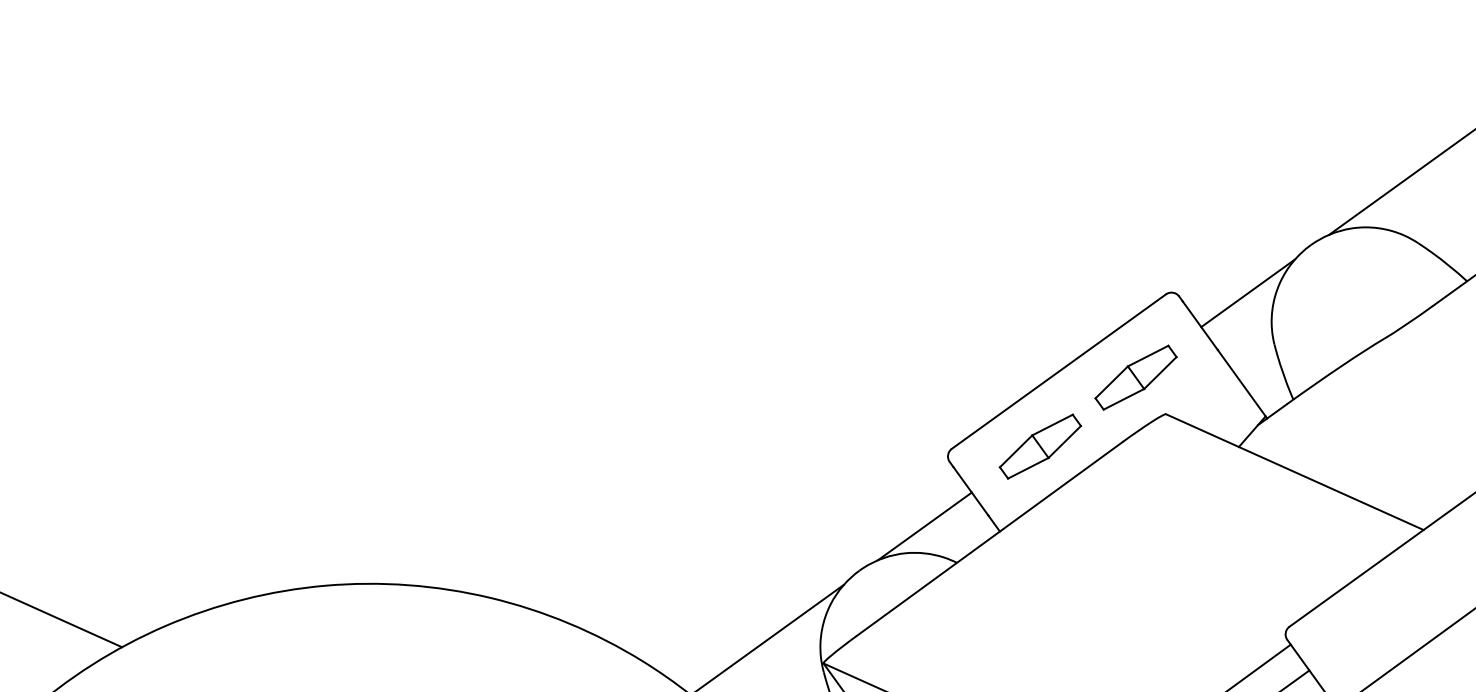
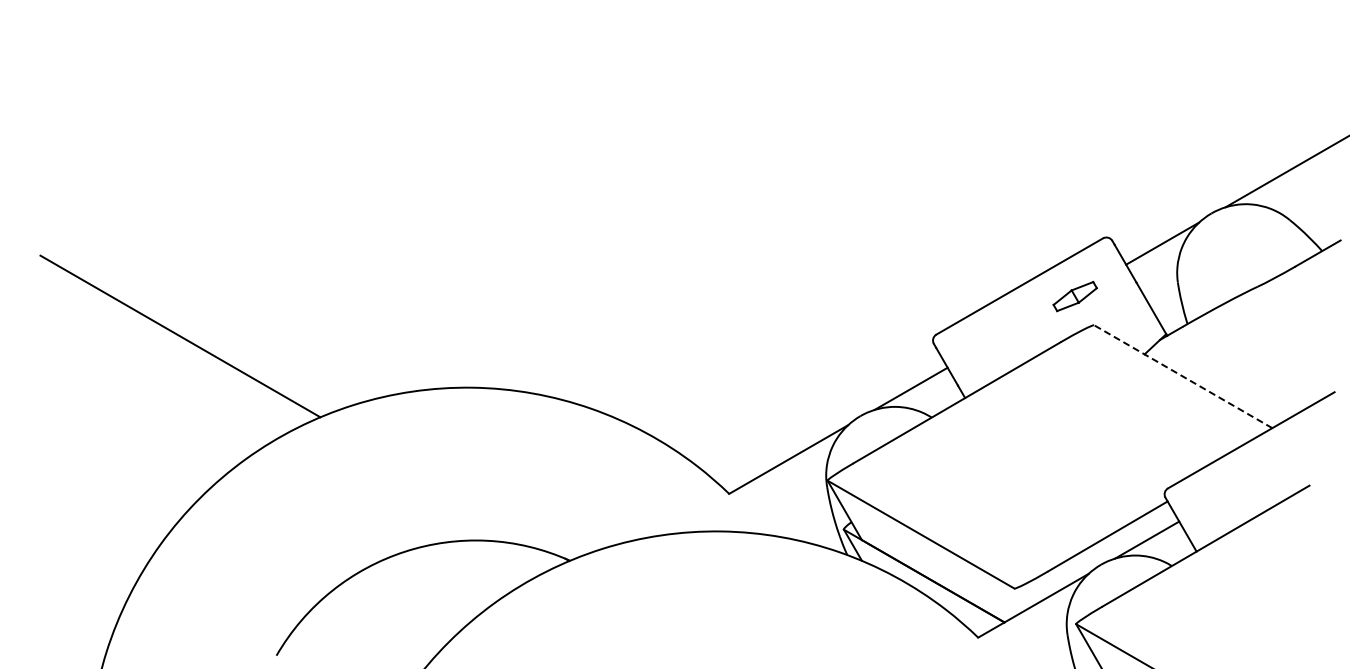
part: (1136, 377) -> (1075, 296), size x0.7
part: (1040, 446) -> (1000, 339), removed
line: (1295, 471) -> (1183, 376), solid -> dashed

